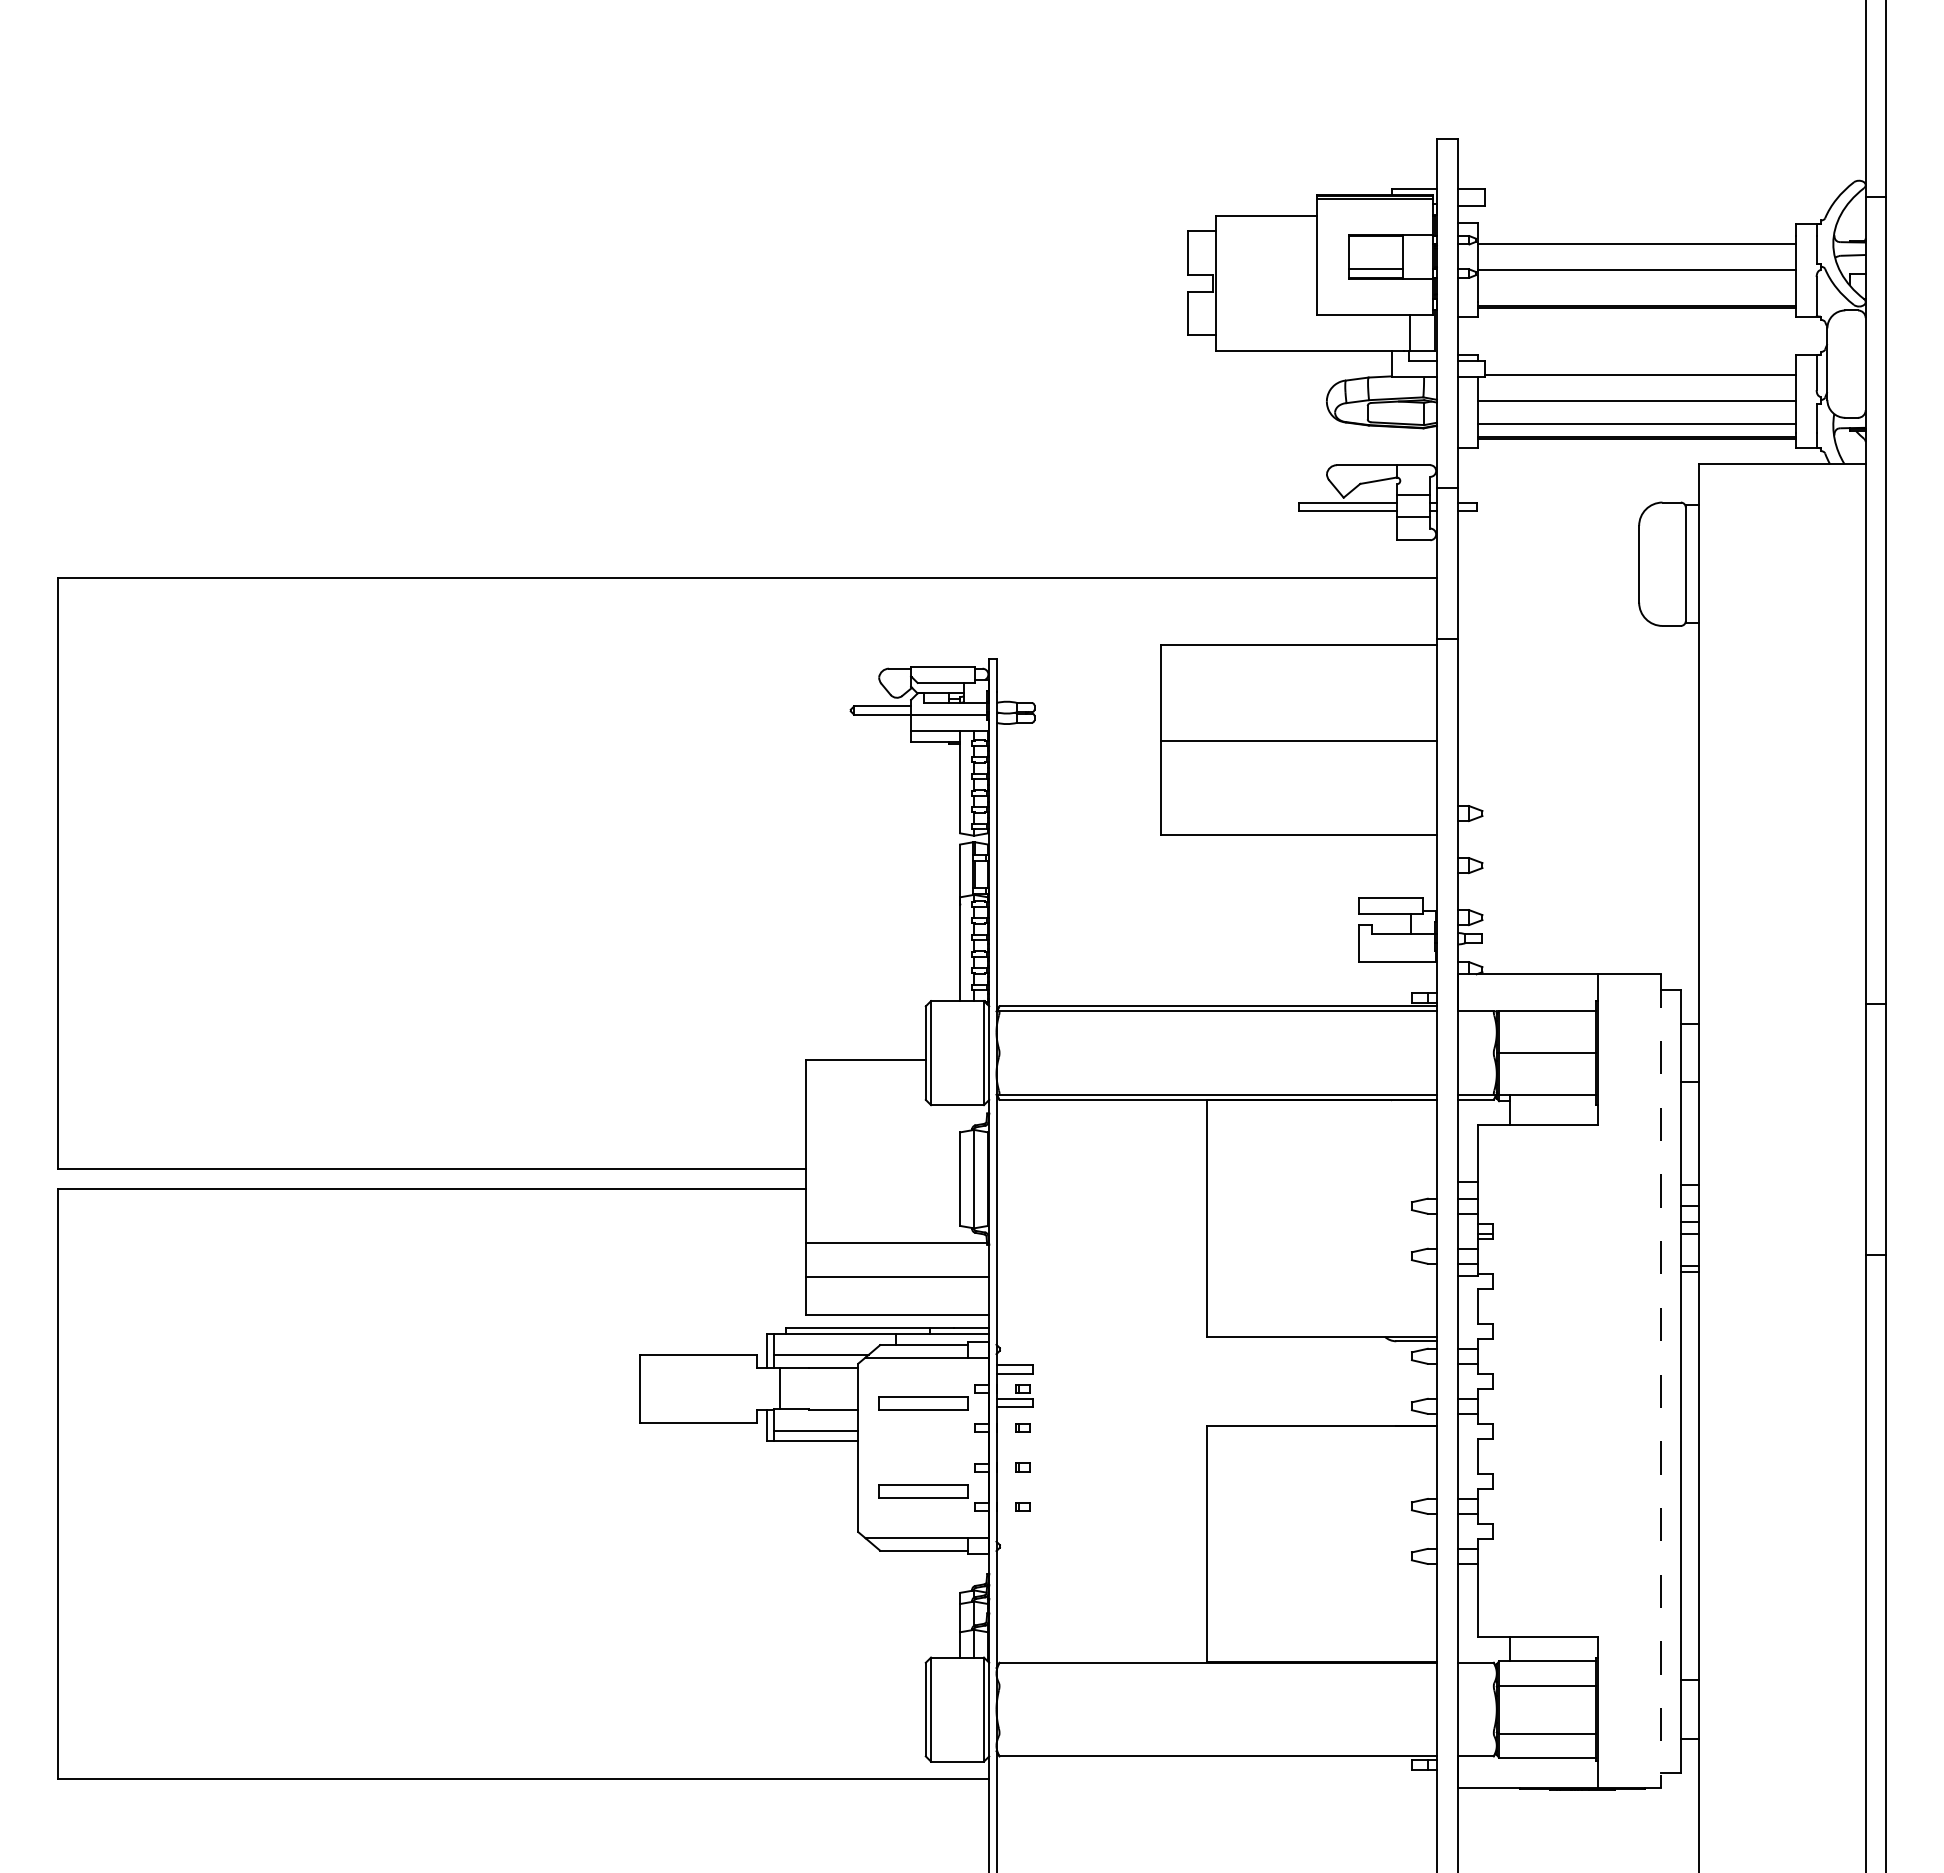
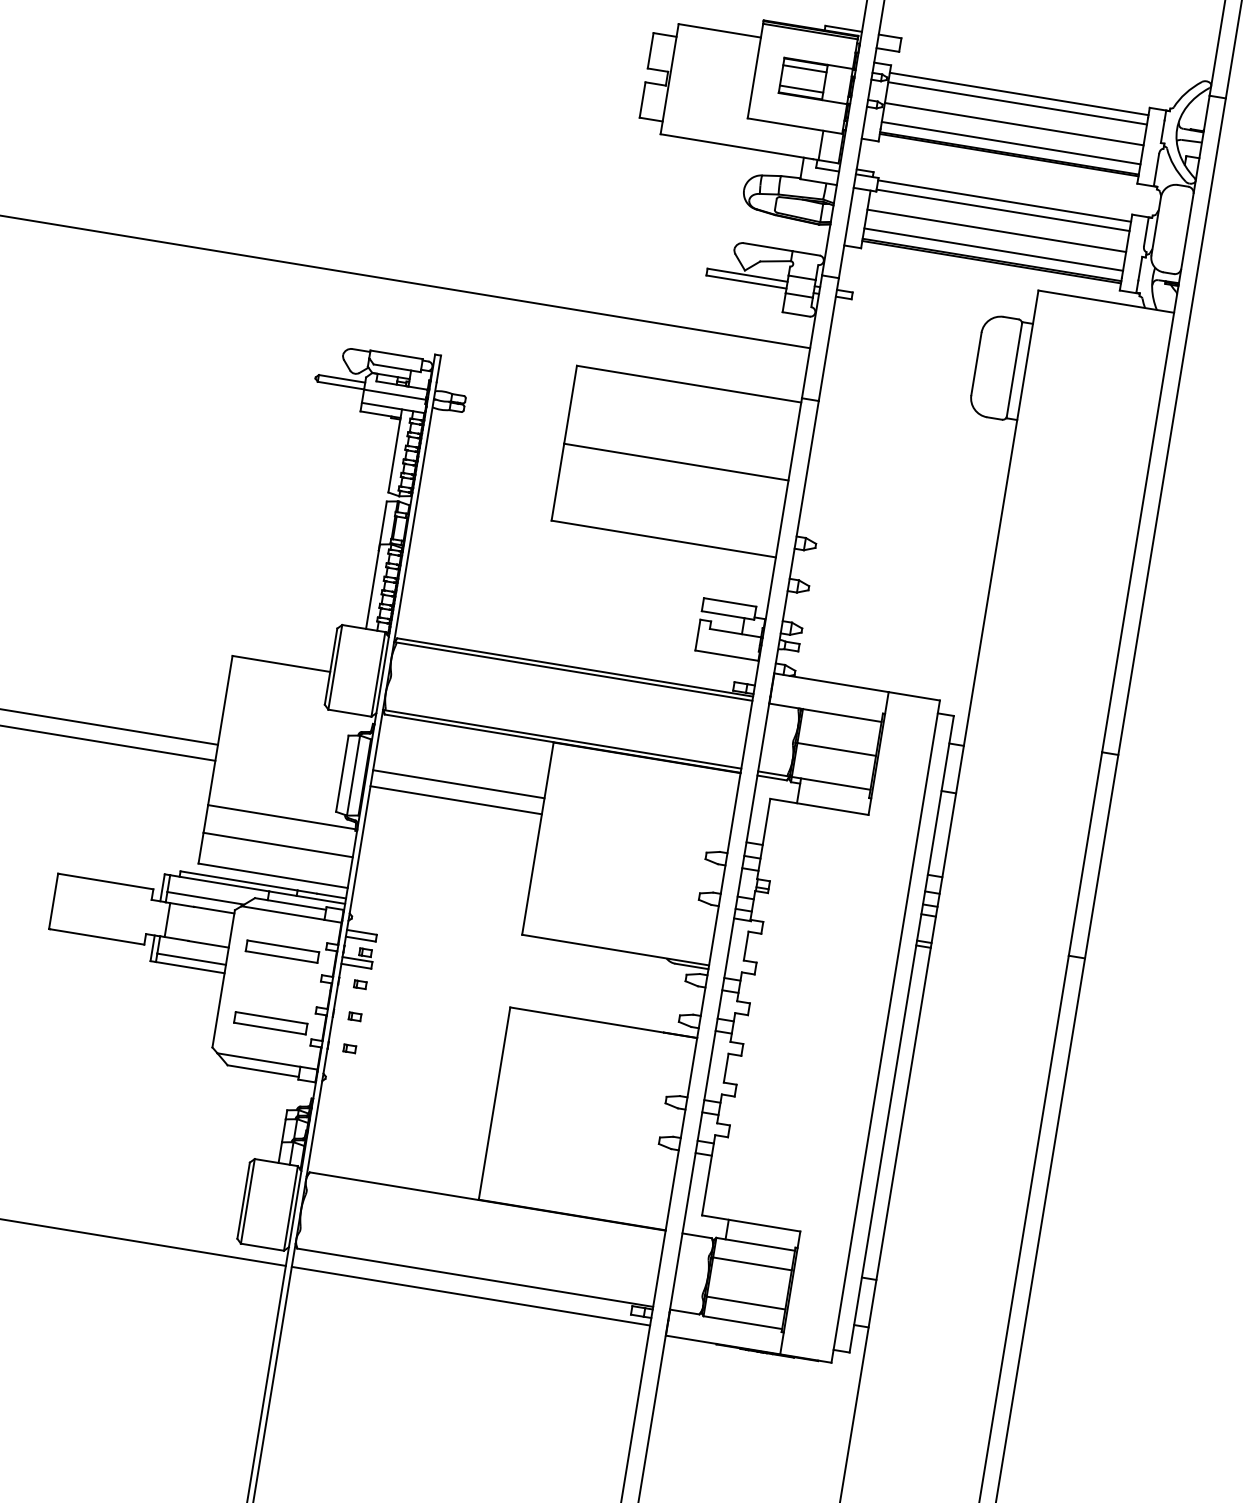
line: (1637, 232) -> (1019, 93), added
line: (1375, 244) -> (804, 68), added
line: (1637, 293) -> (1011, 143), added
line: (1640, 363) -> (1004, 200), added
line: (1101, 1168) -> (458, 783), added
line: (1101, 1188) -> (455, 800), added
line: (1661, 1381) -> (885, 1031), dashed -> solid
line: (1216, 1779) -> (470, 1296), added

